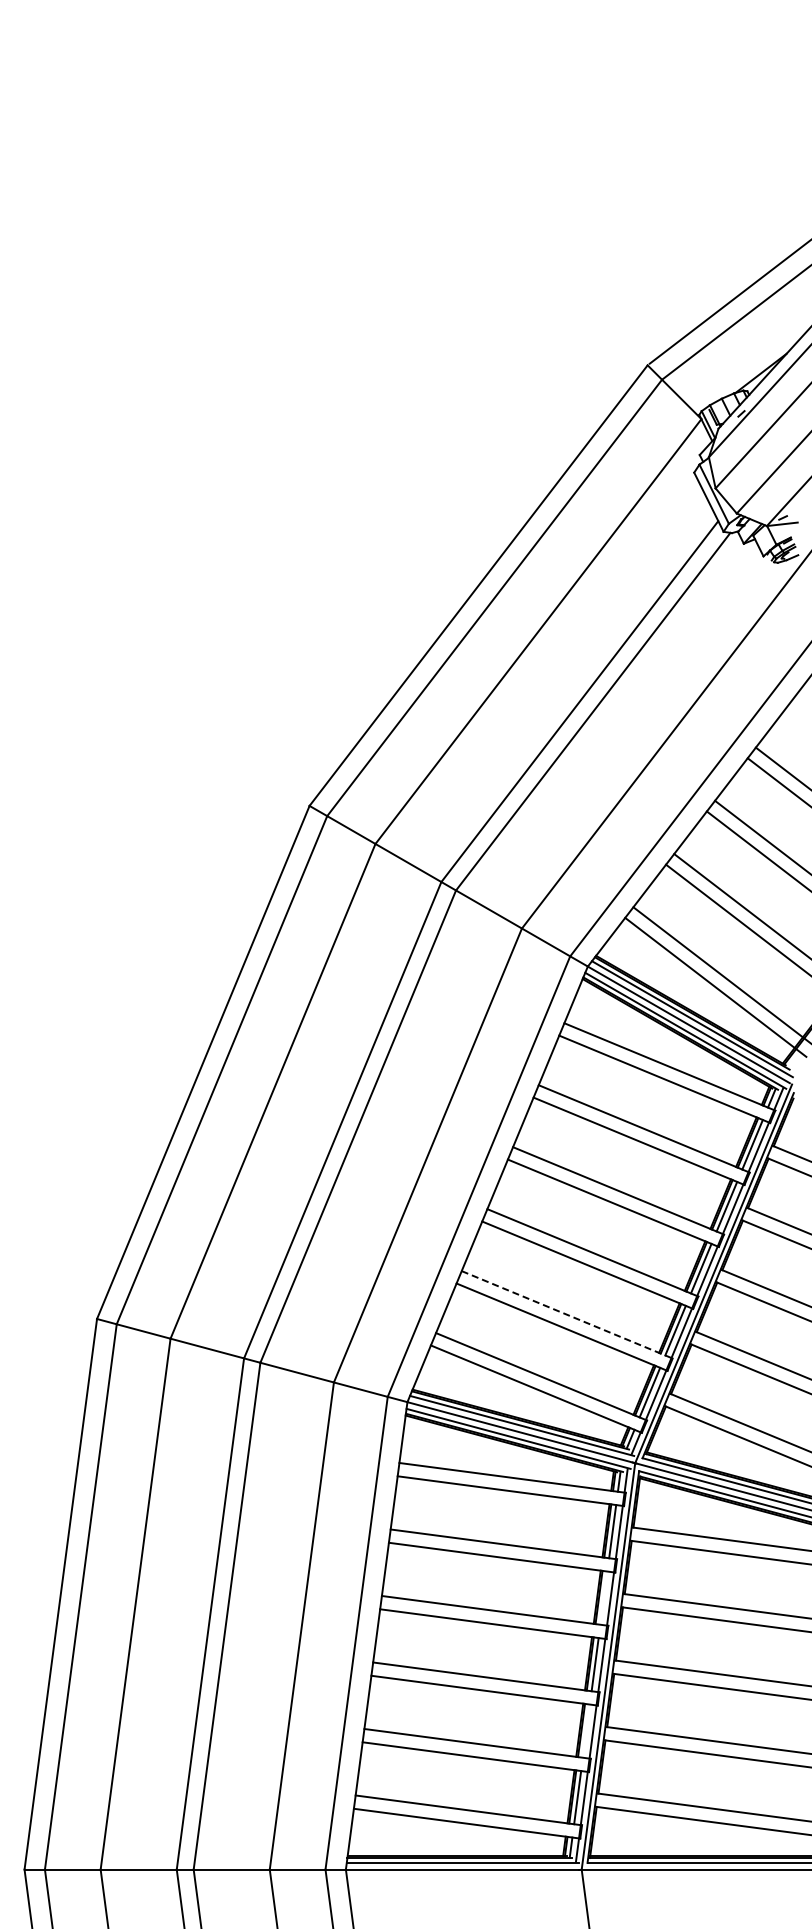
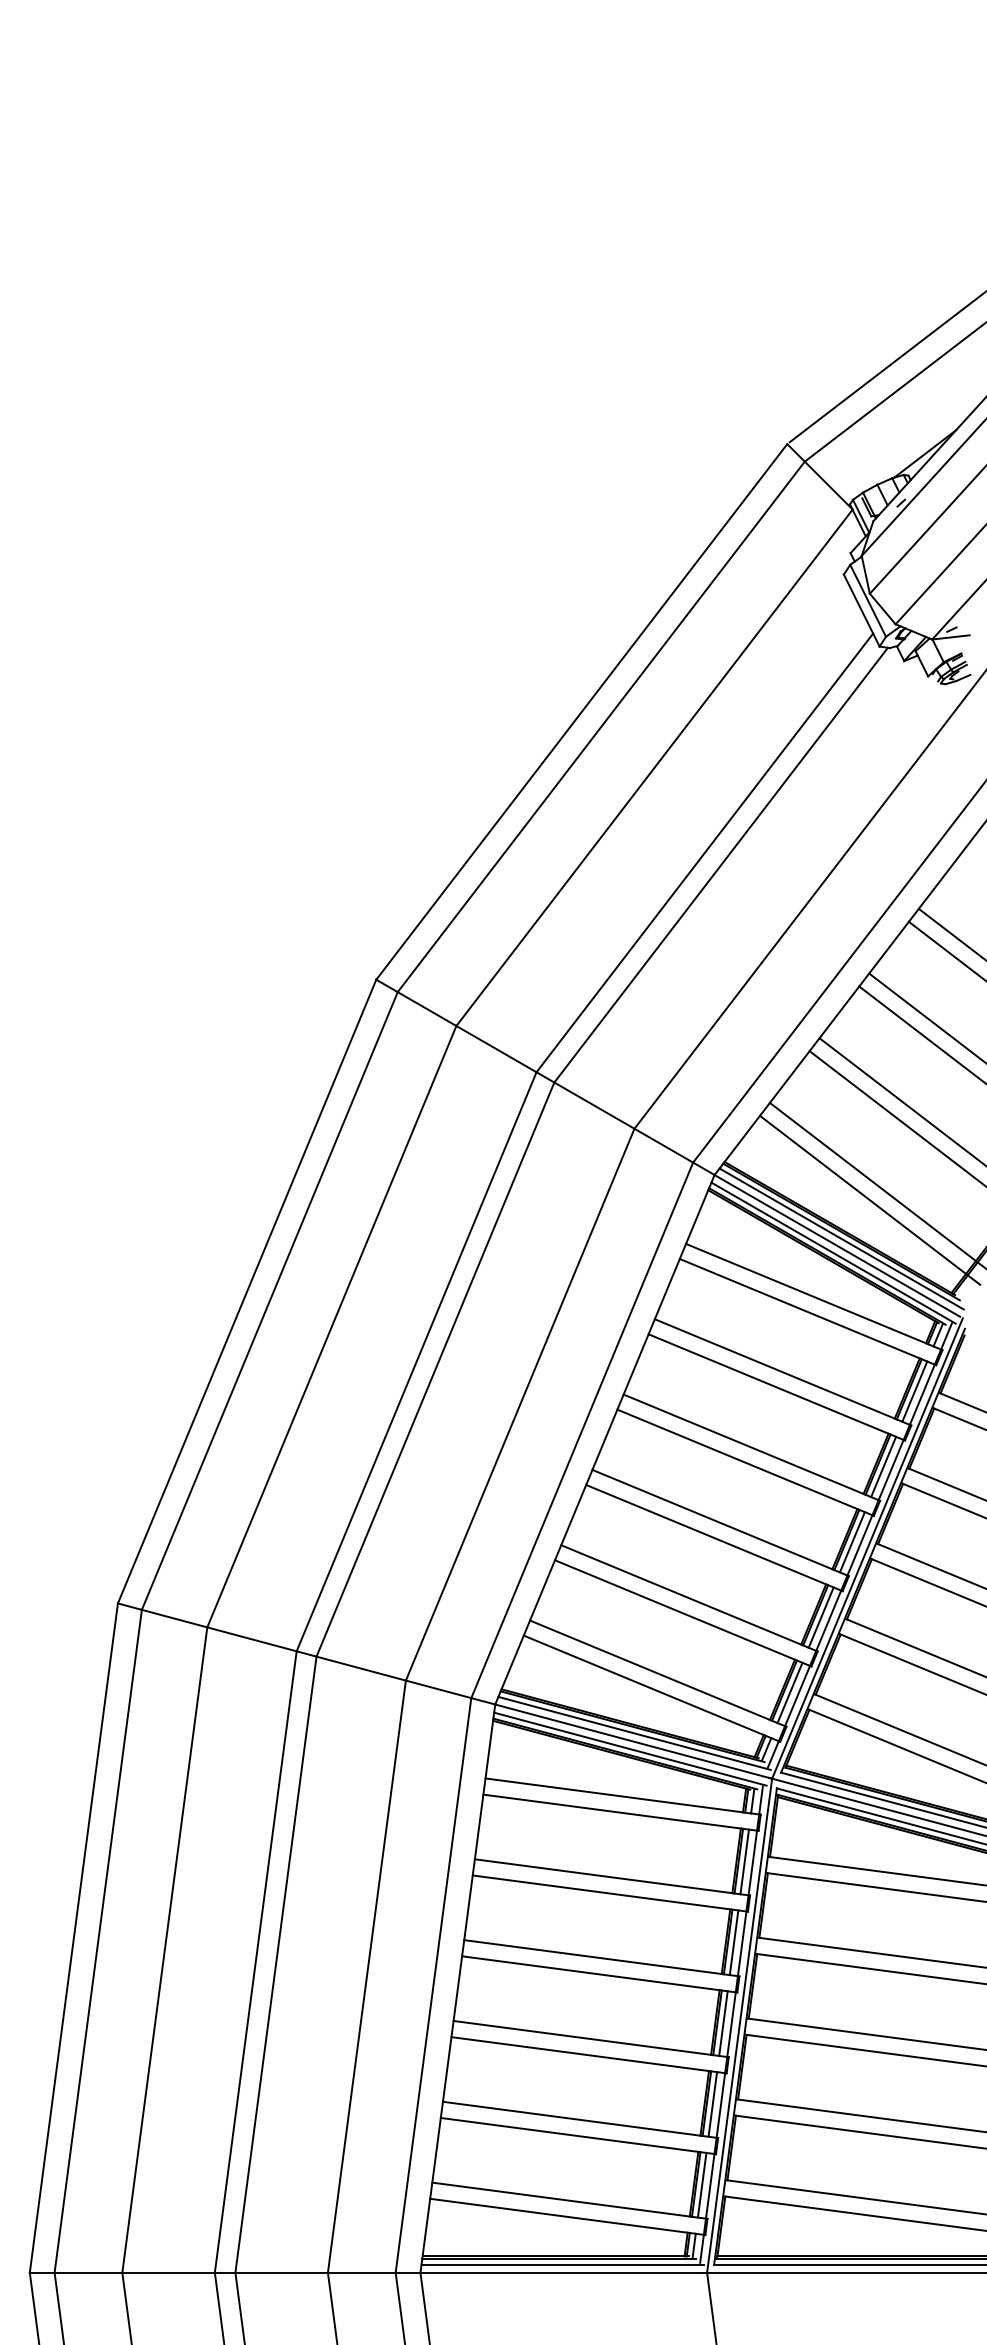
line: (567, 1315) -> (689, 1599), dashed -> solid
line: (603, 1597) -> (733, 1941), added
line: (585, 1730) -> (711, 2103), added

